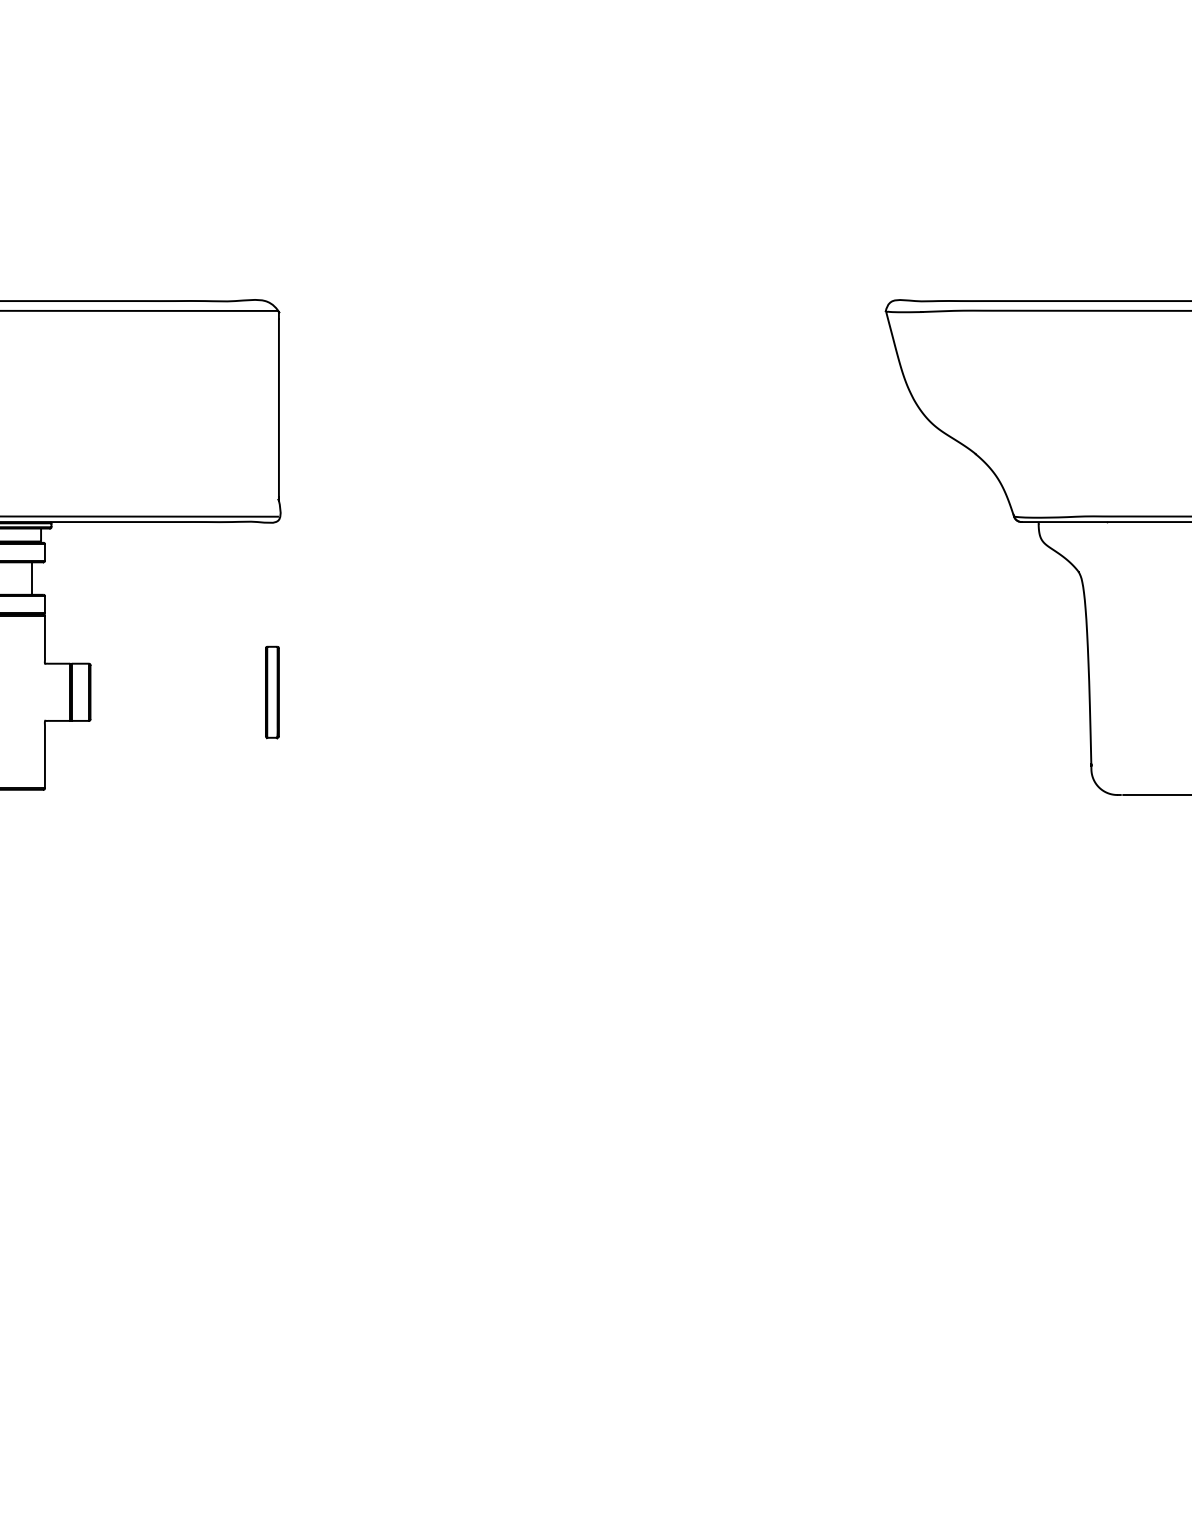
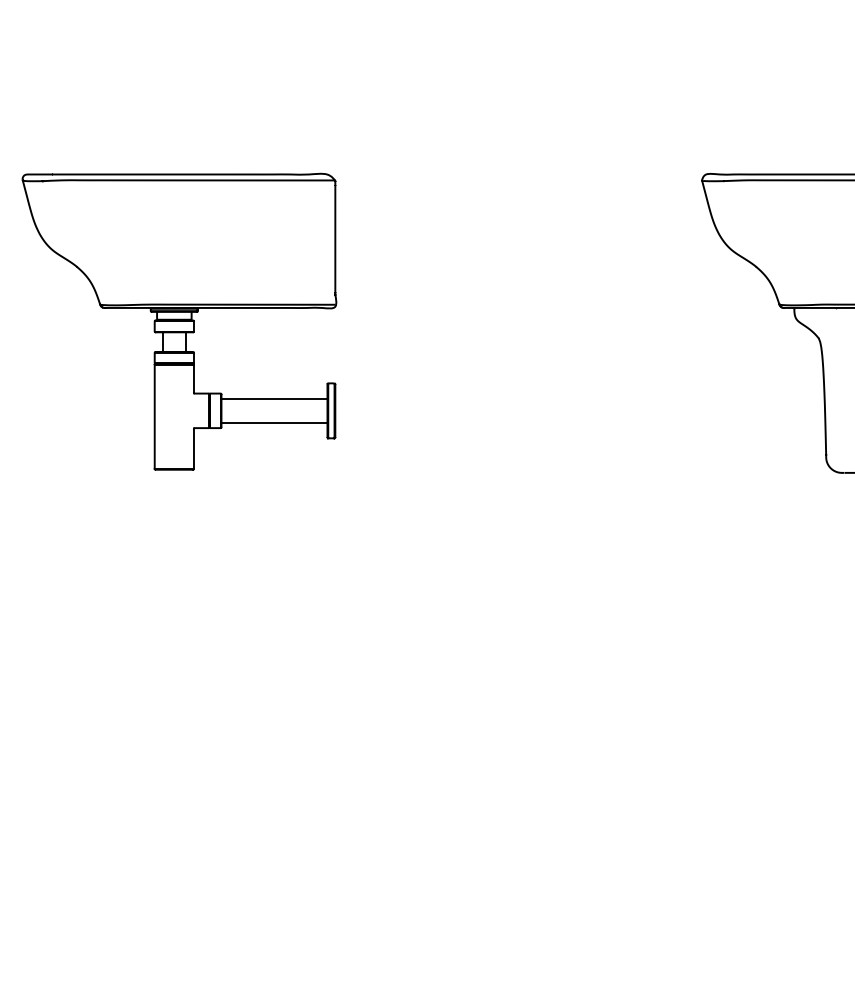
line: (178, 673) -> (274, 399), added
line: (178, 711) -> (274, 422), added

